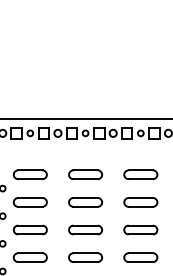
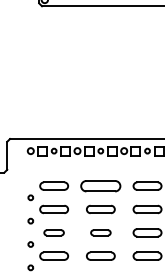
part: (85, 174) -> (100, 185), size x1.4
part: (29, 229) -> (53, 232), size x0.7
part: (85, 229) -> (100, 232), size x0.7

